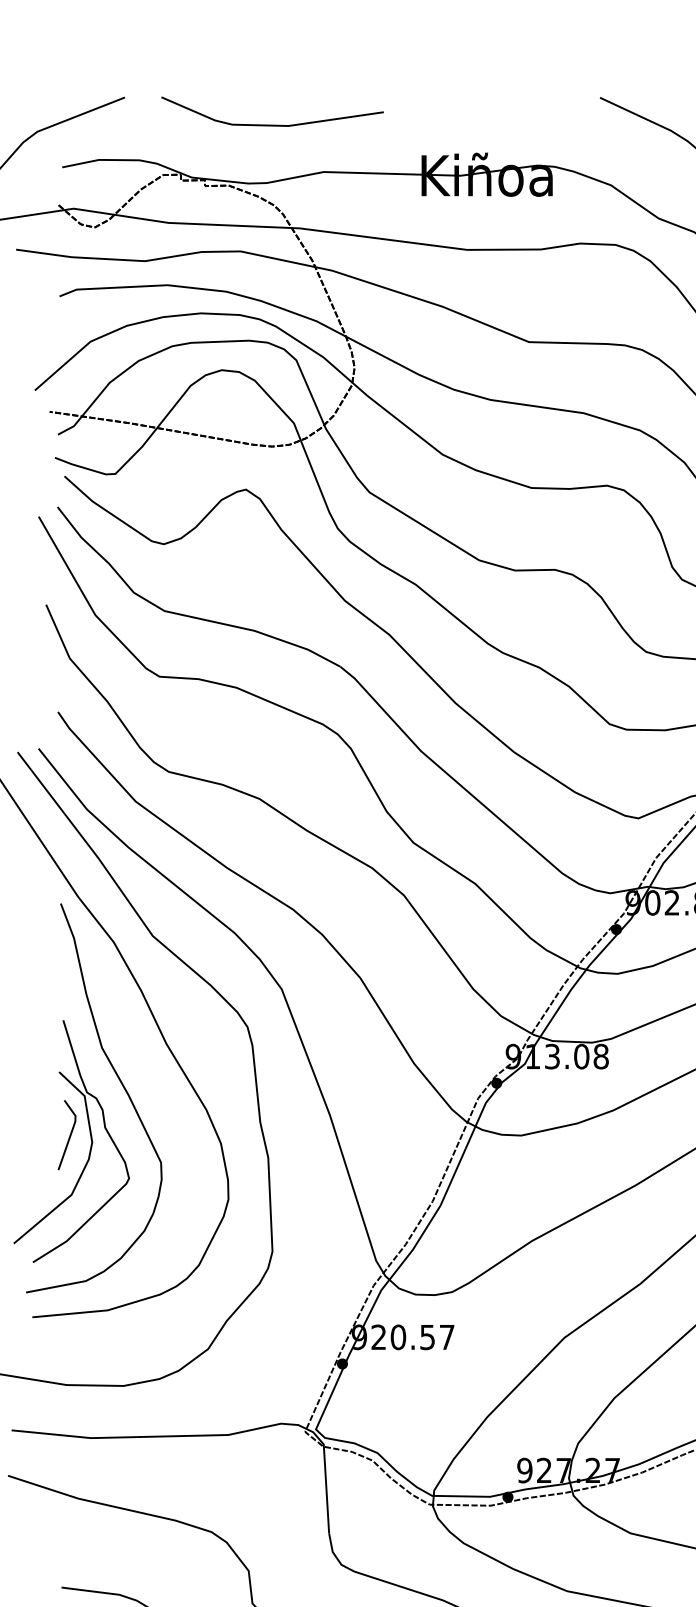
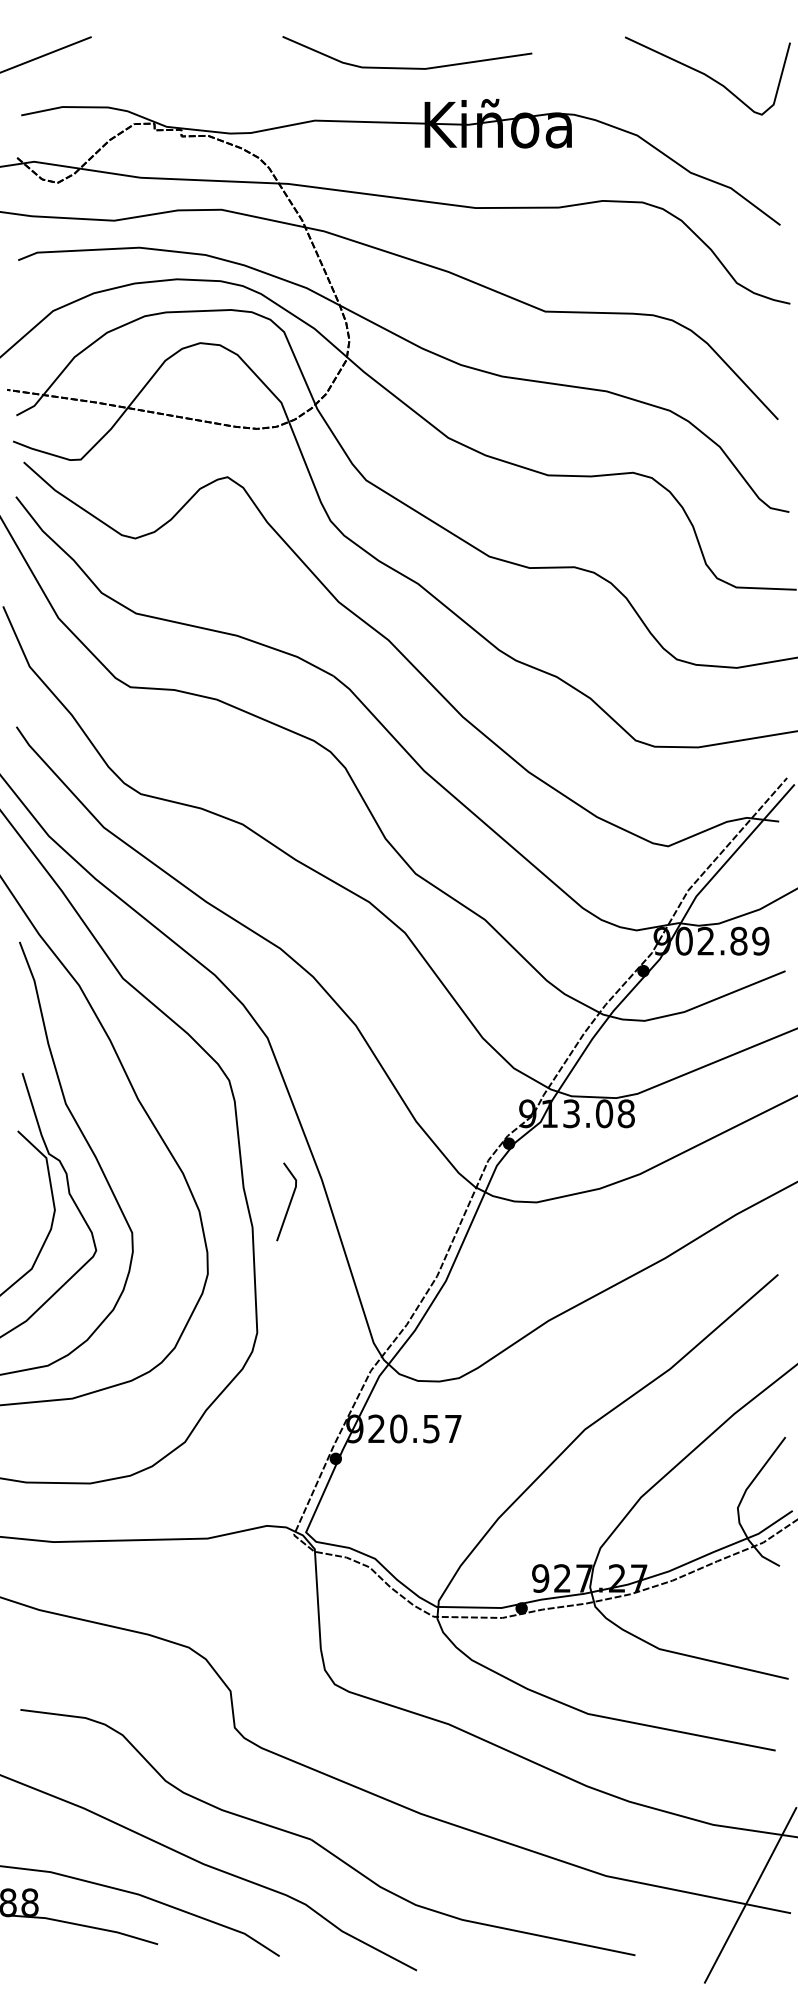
line: (272, 124) -> (407, 67), moved
line: (69, 1134) -> (289, 1201), moved

